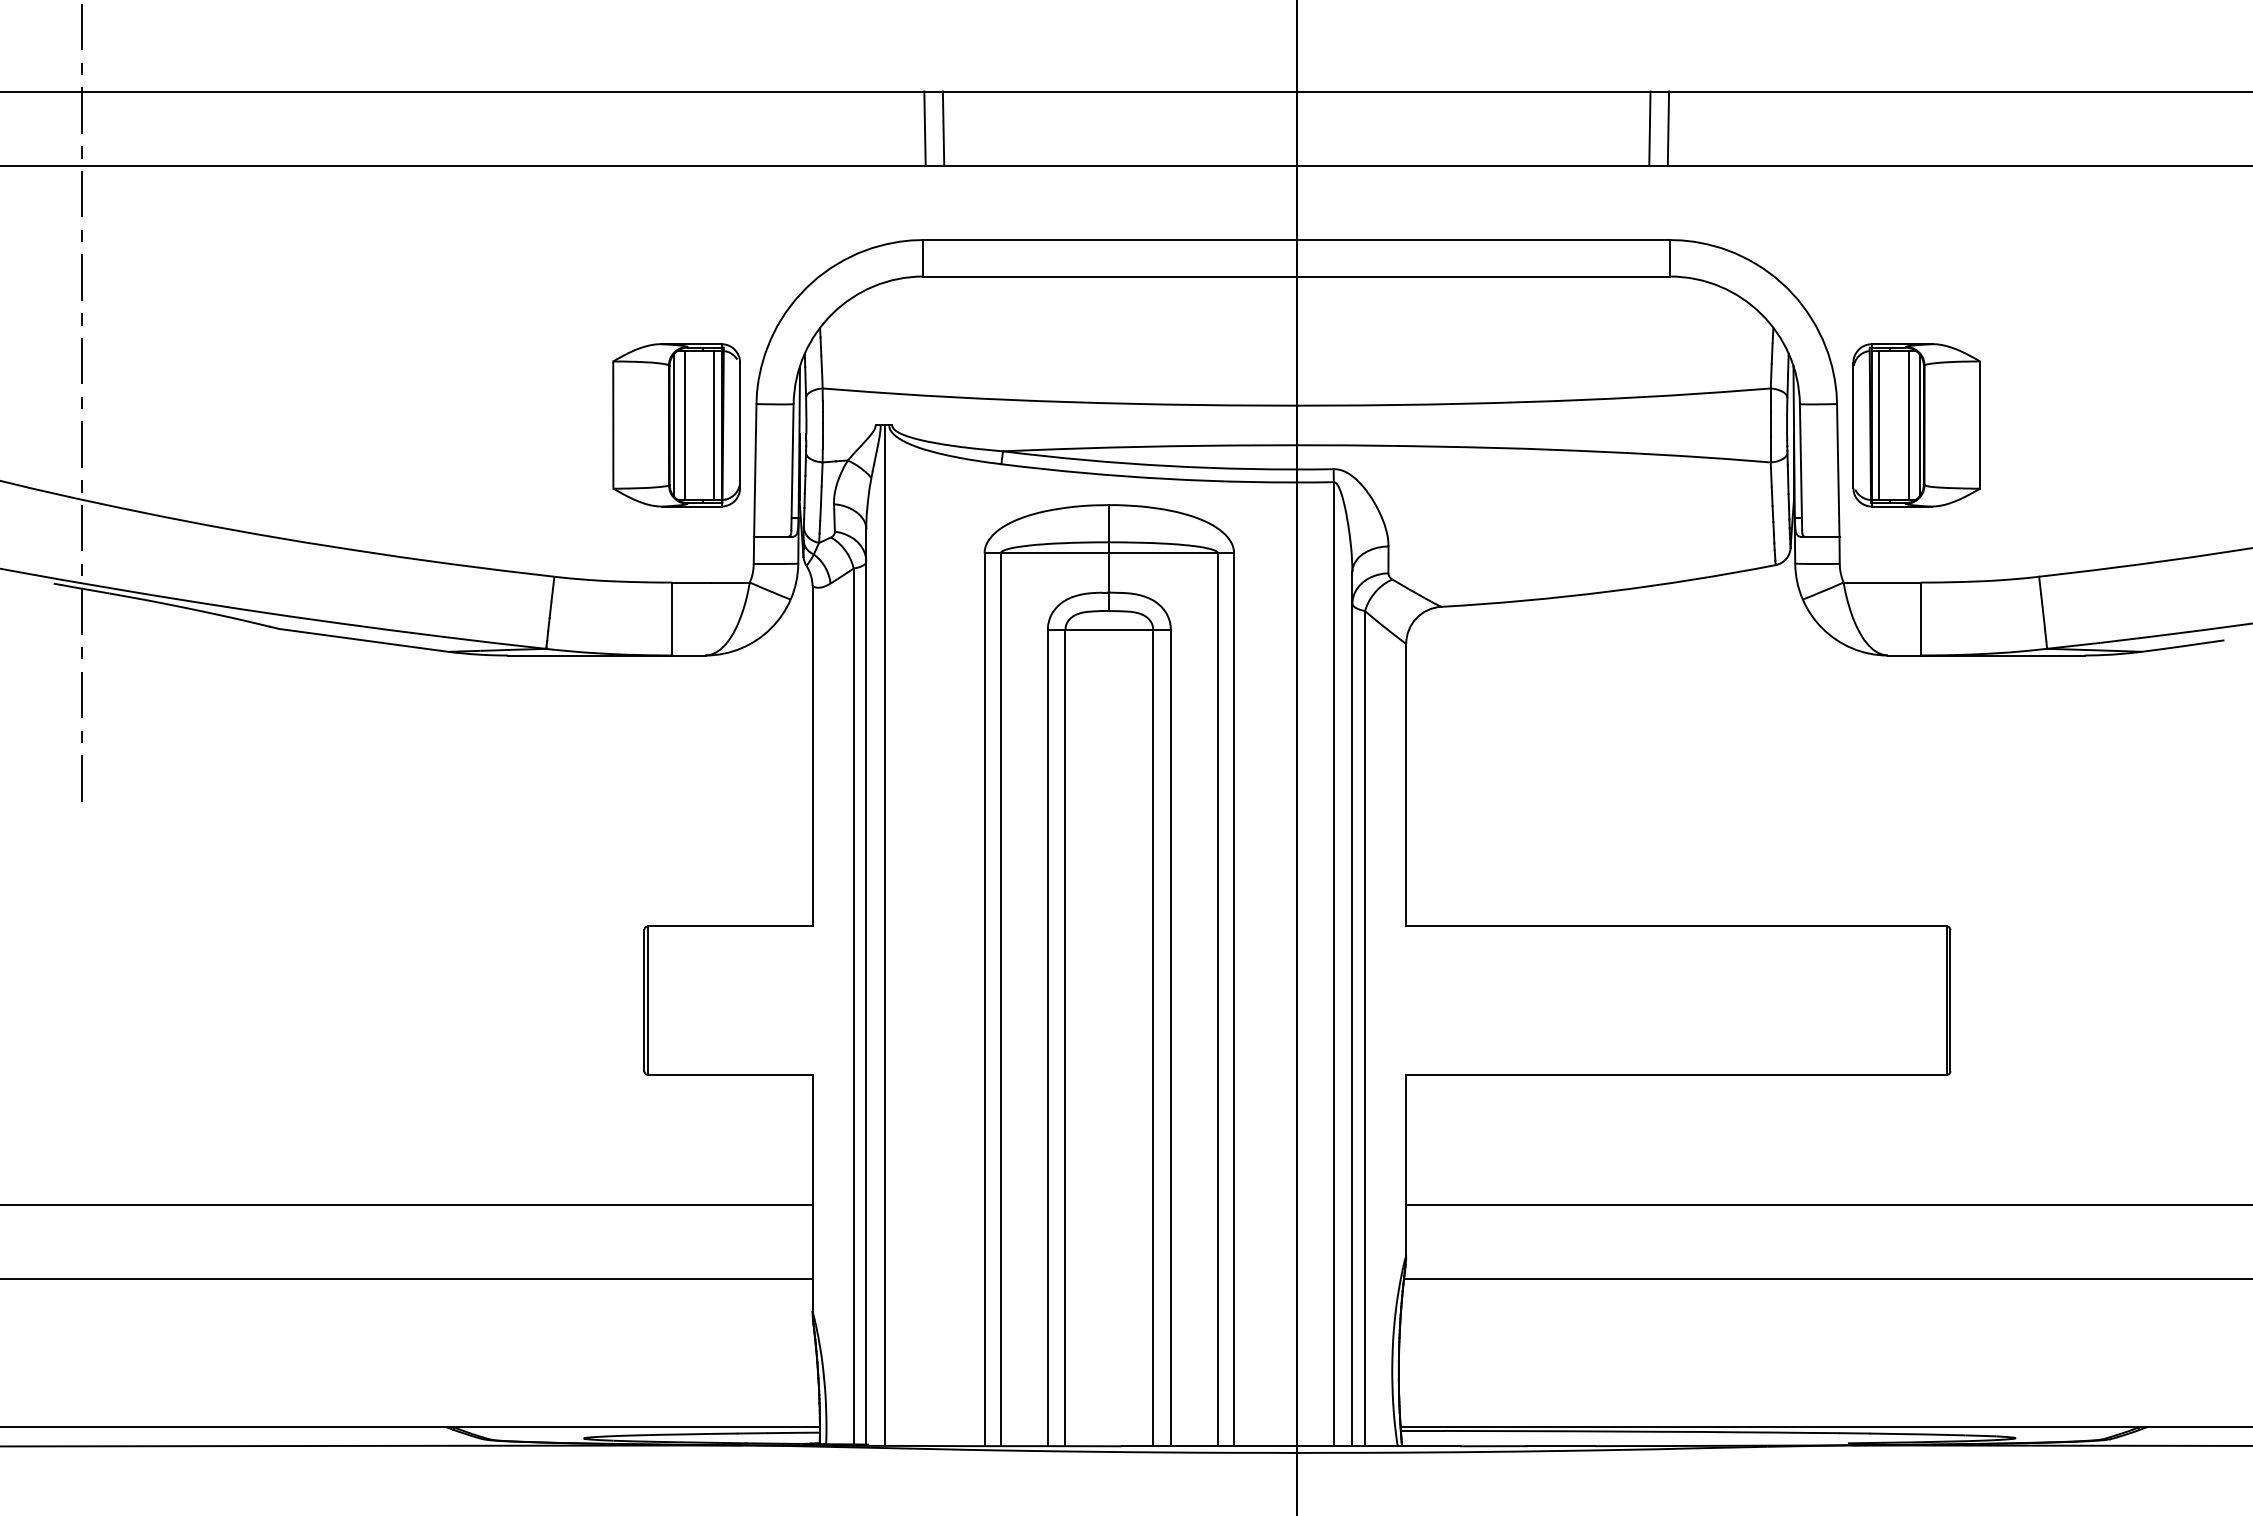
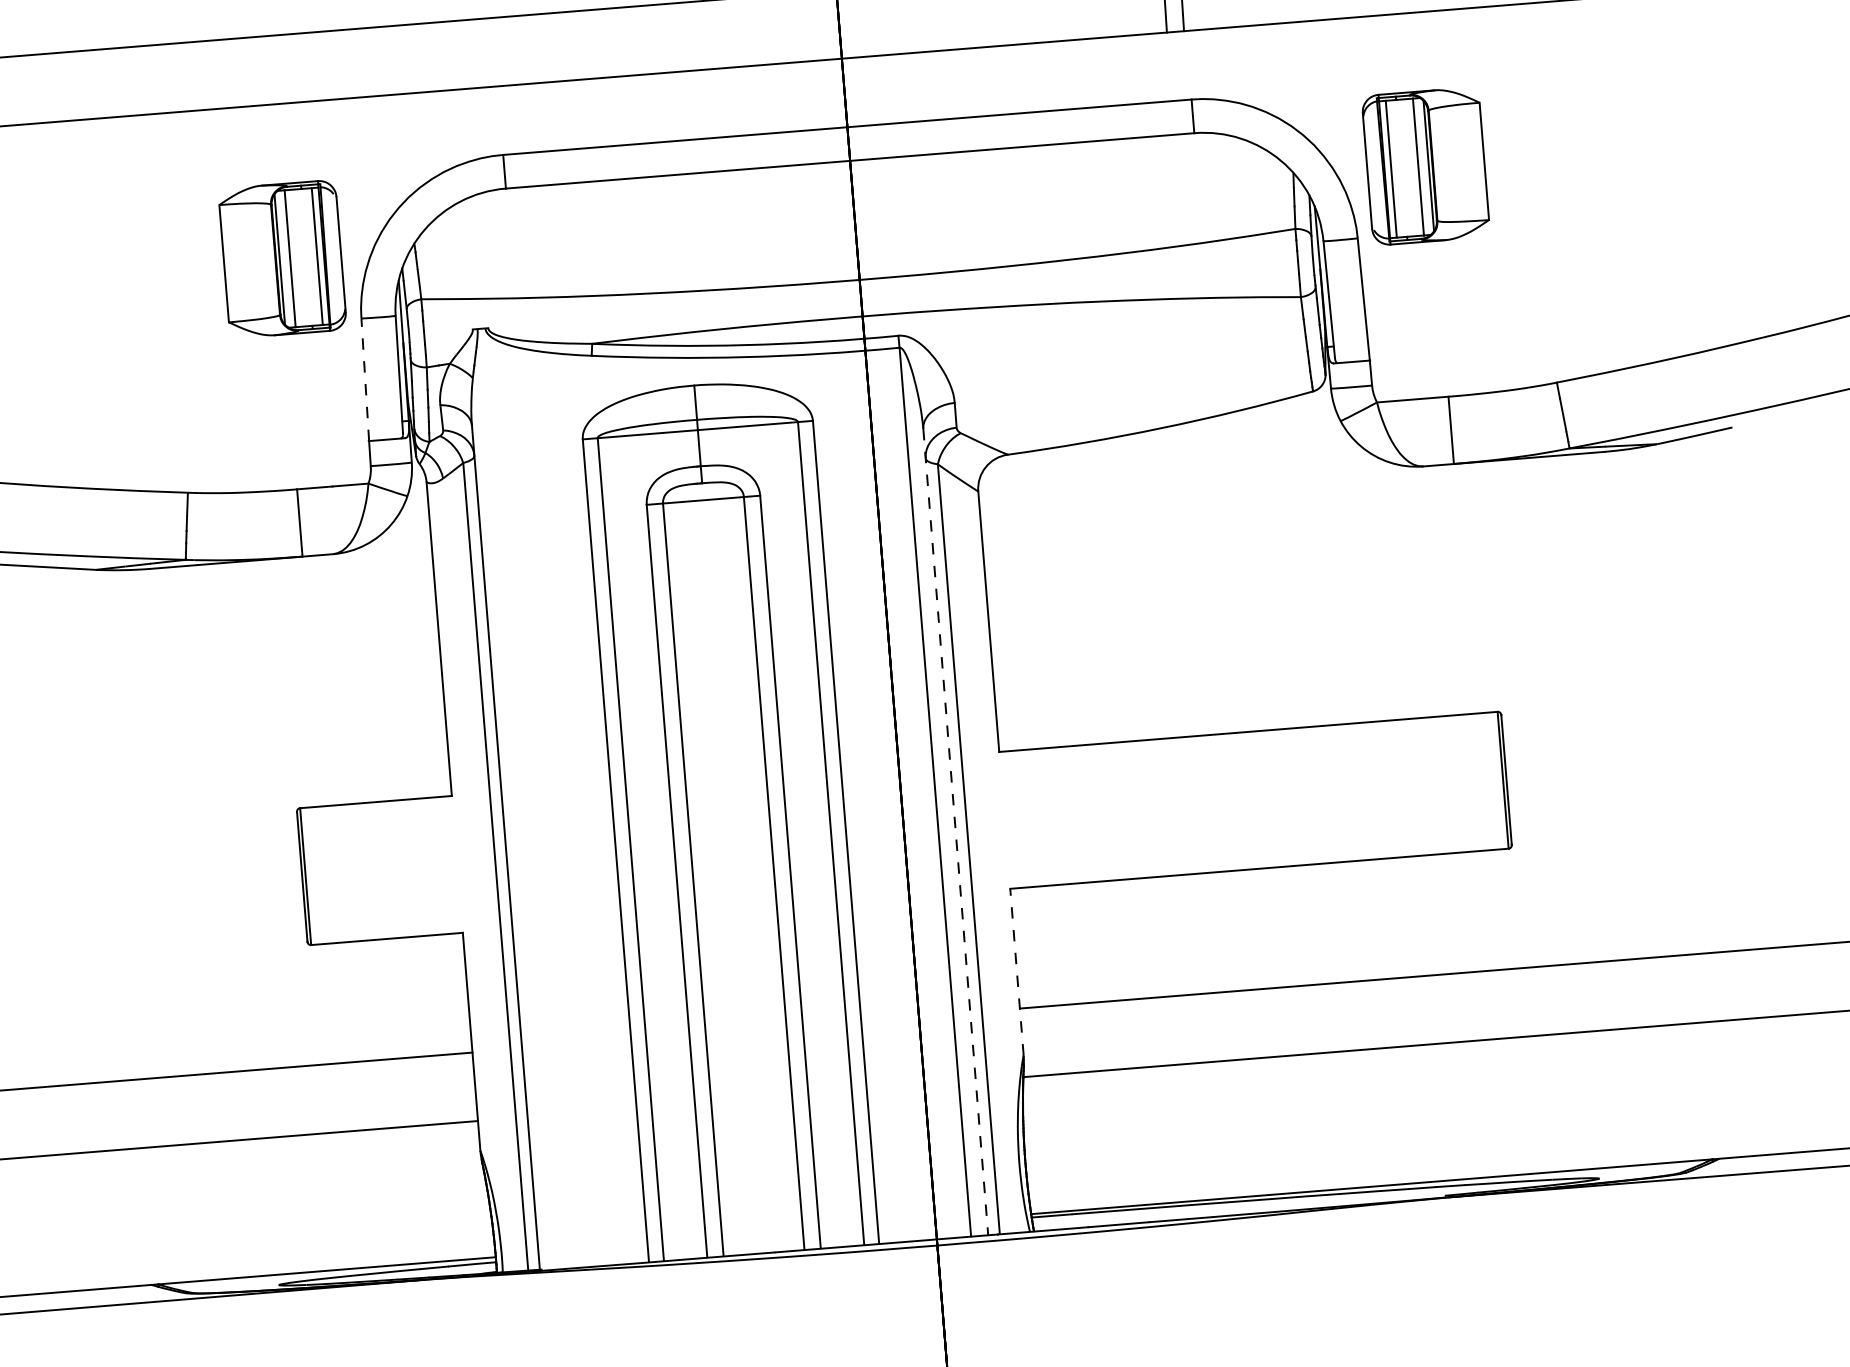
line: (924, 128) -> (495, 52), removed
line: (943, 128) -> (513, 50), removed
part: (676, 425) -> (282, 259), moved
part: (1916, 425) -> (1425, 166), moved
line: (755, 469) -> (365, 378), solid -> dashed
line: (884, 934) -> (518, 798), removed
line: (1352, 1009) -> (955, 832), solid -> dashed
line: (1406, 1164) -> (1017, 971), solid -> dashed

